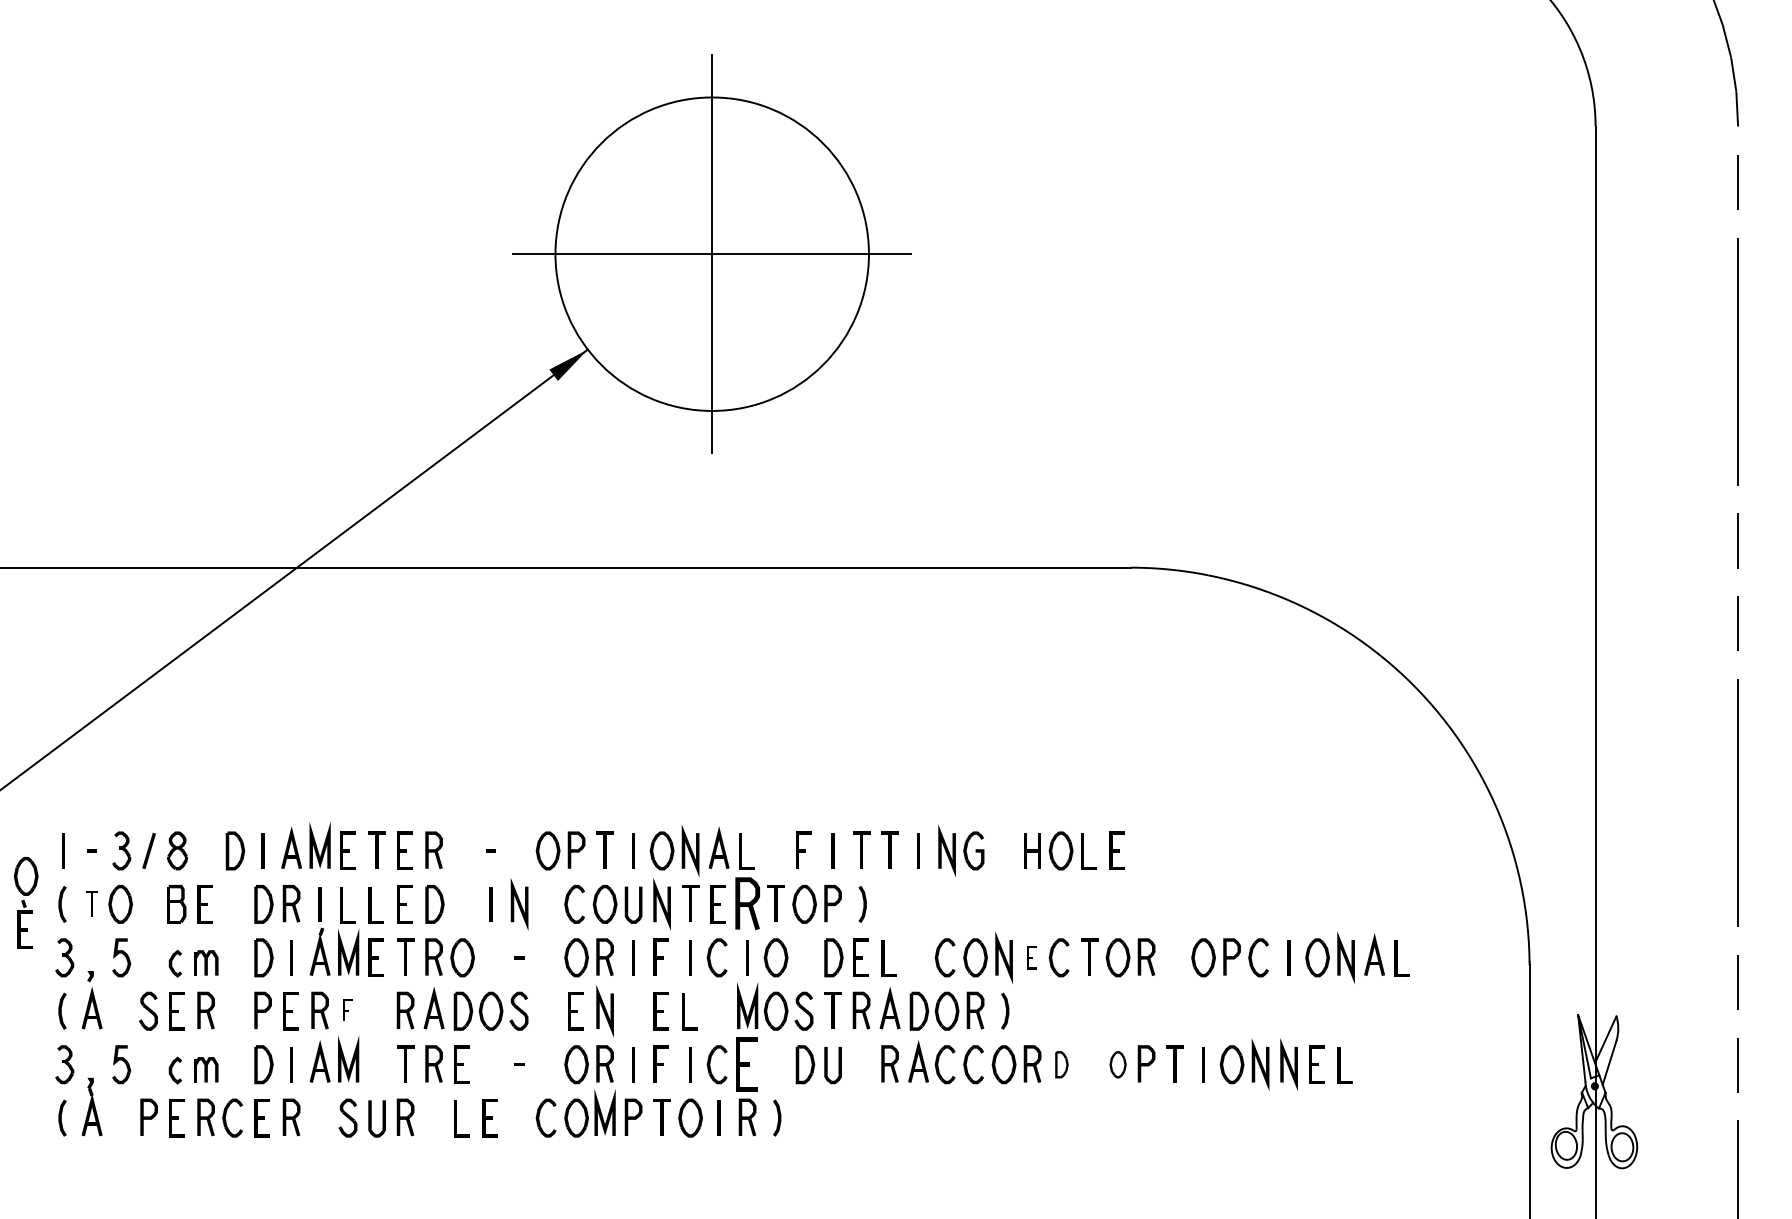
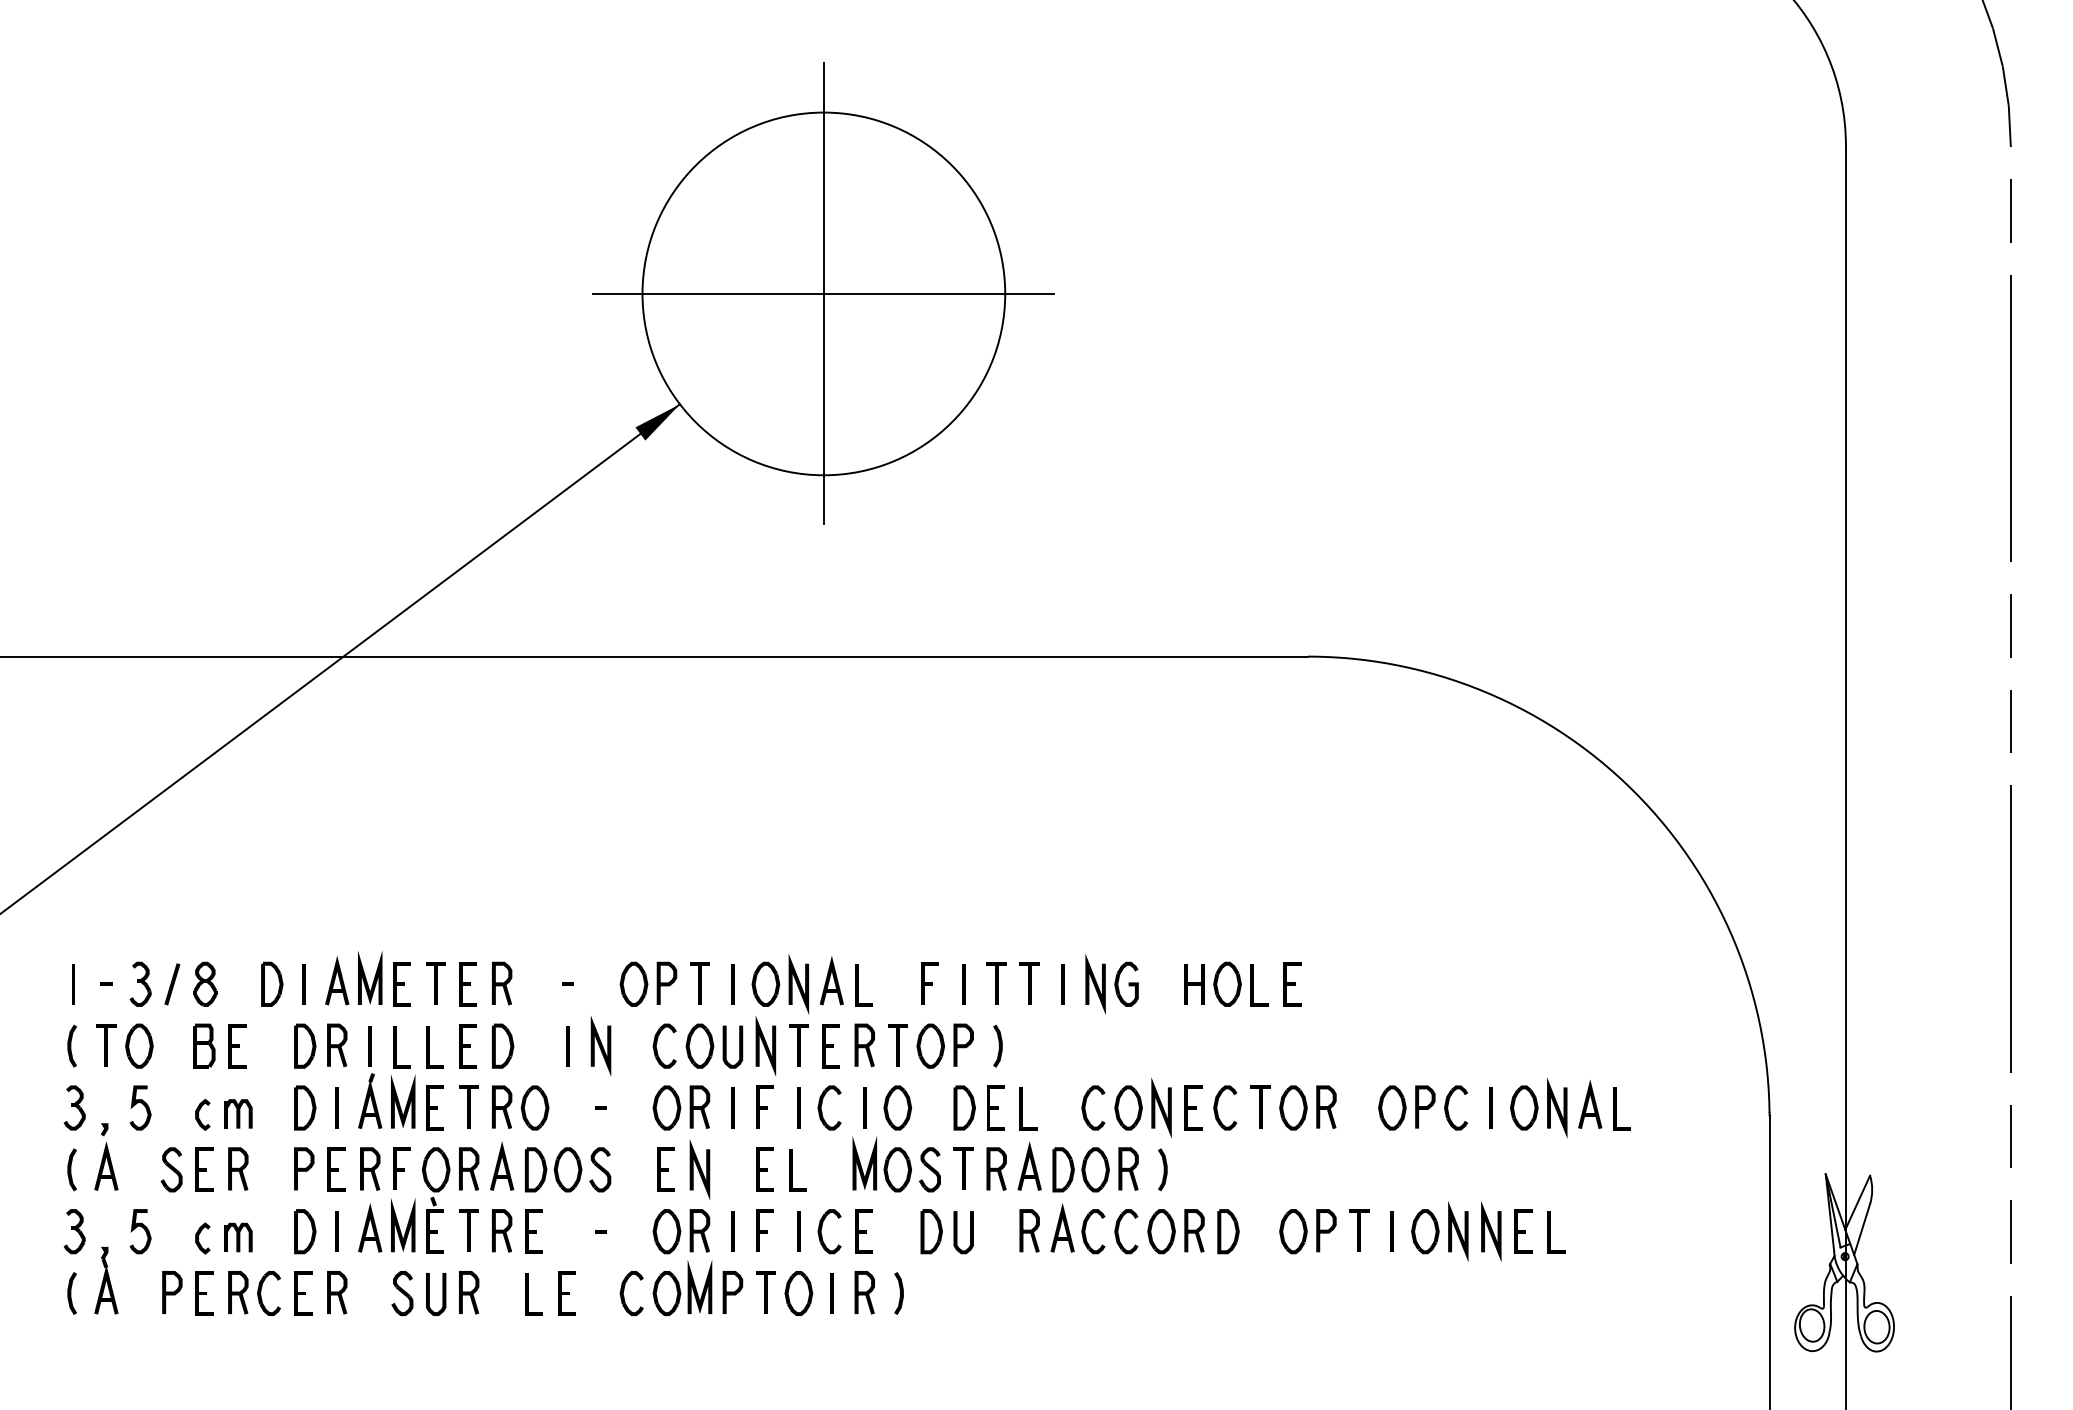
part: (25, 902) -> (435, 1200), moved
part: (92, 903) -> (106, 1045), size x1.43
part: (747, 903) -> (864, 1045), size x0.71
part: (1031, 957) -> (1193, 1107), size x1.67
part: (347, 1010) -> (401, 1168), size x1.67
part: (746, 1064) -> (863, 1231), size x0.71
part: (1061, 1064) -> (1228, 1231), size x1.43
part: (1118, 1064) -> (1293, 1231), size x1.43

